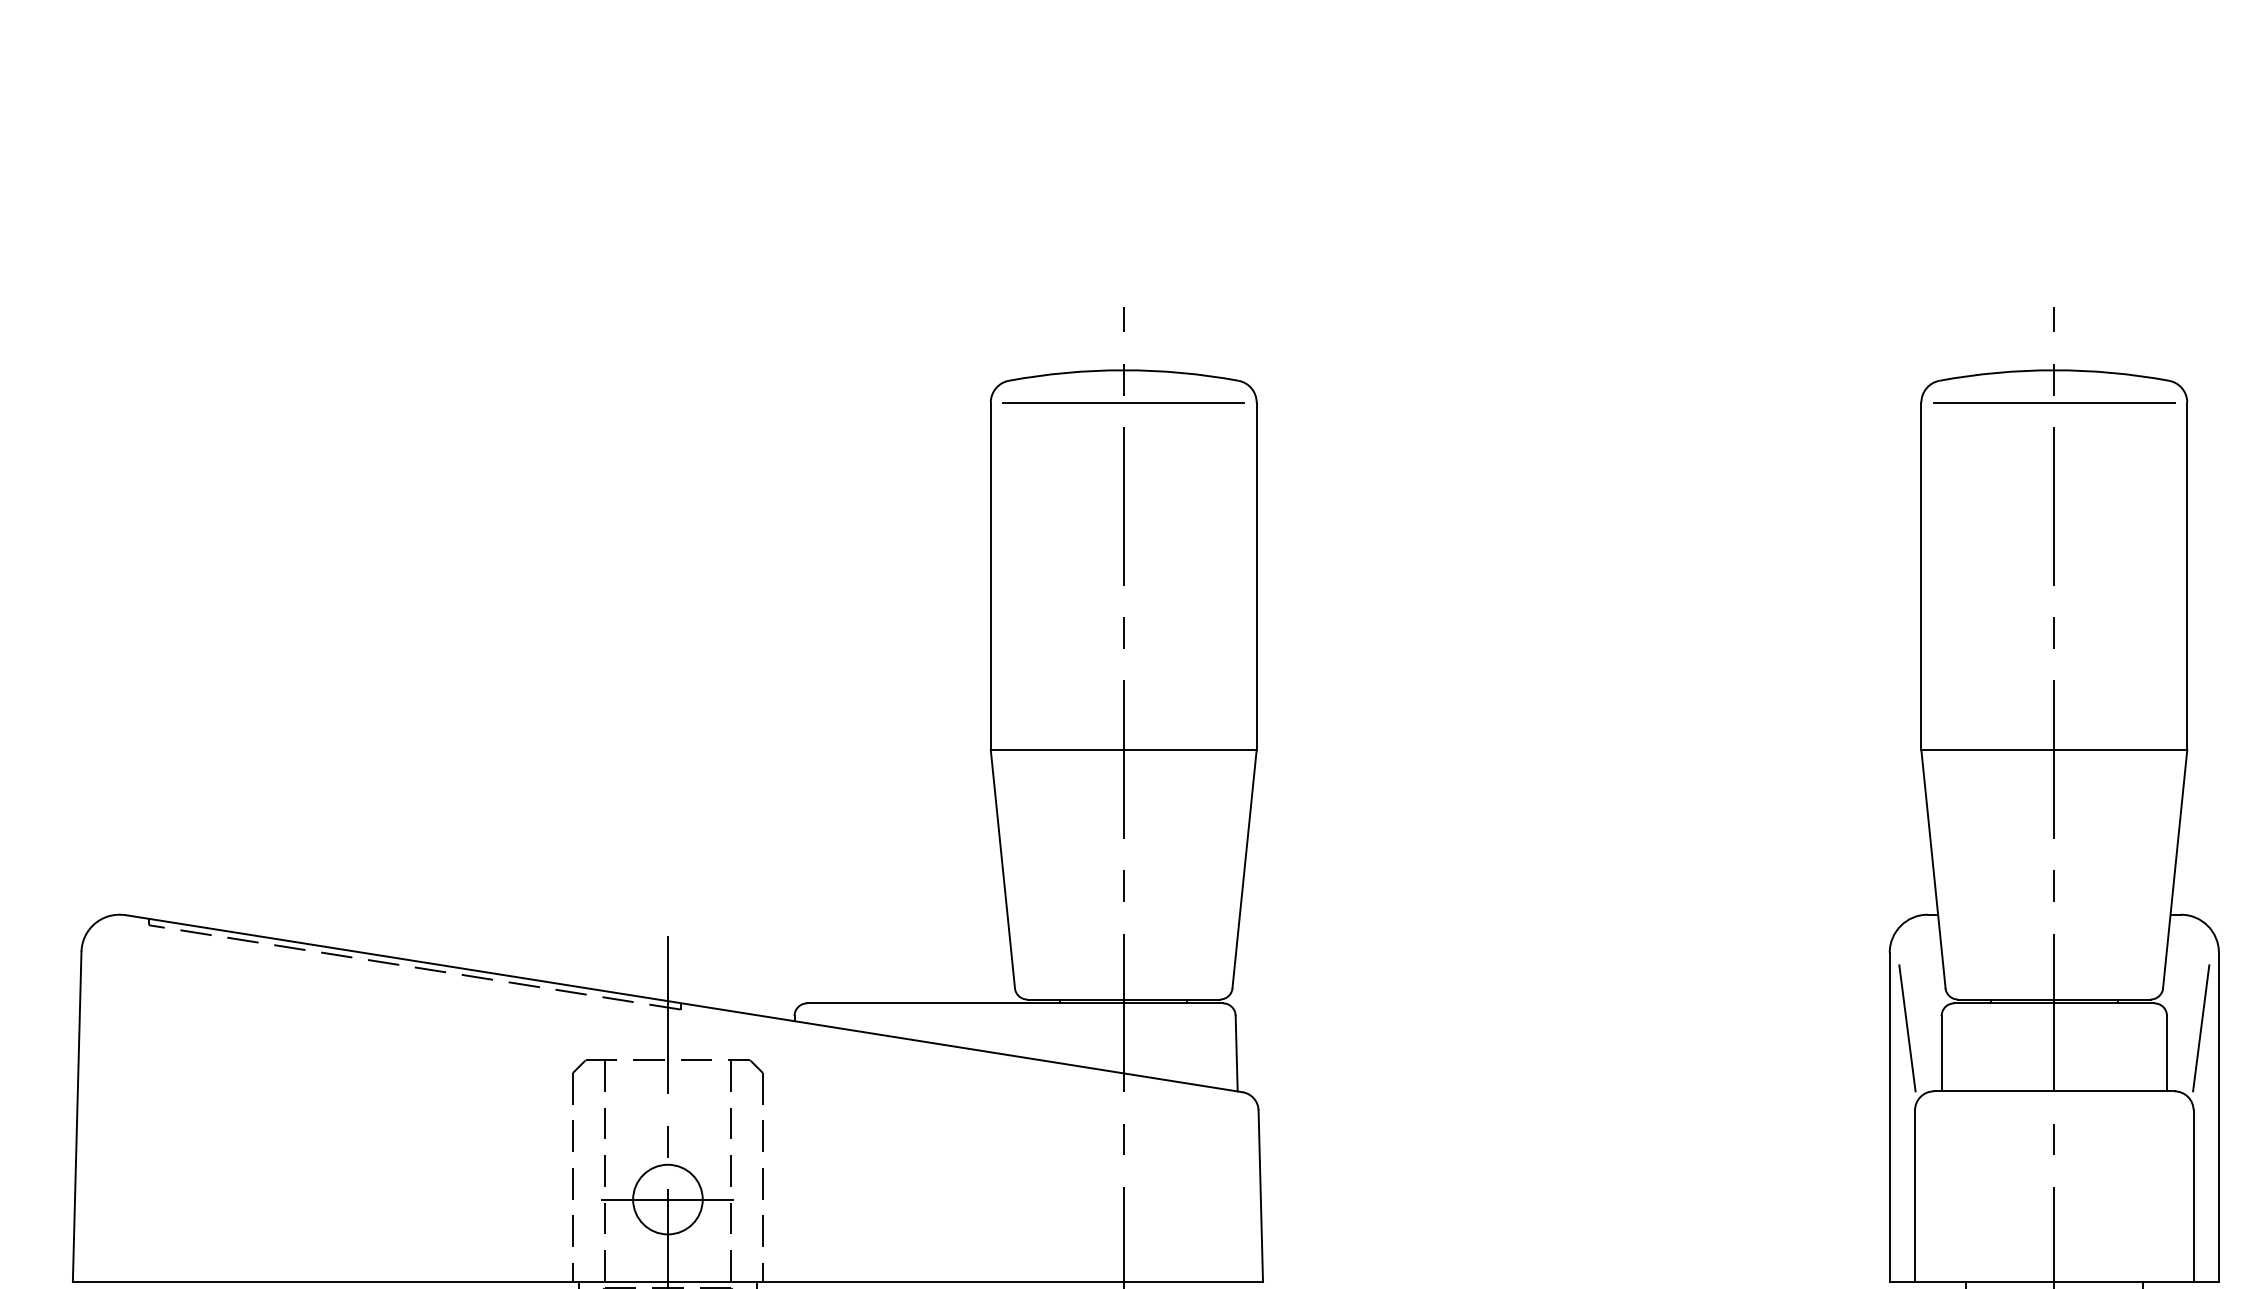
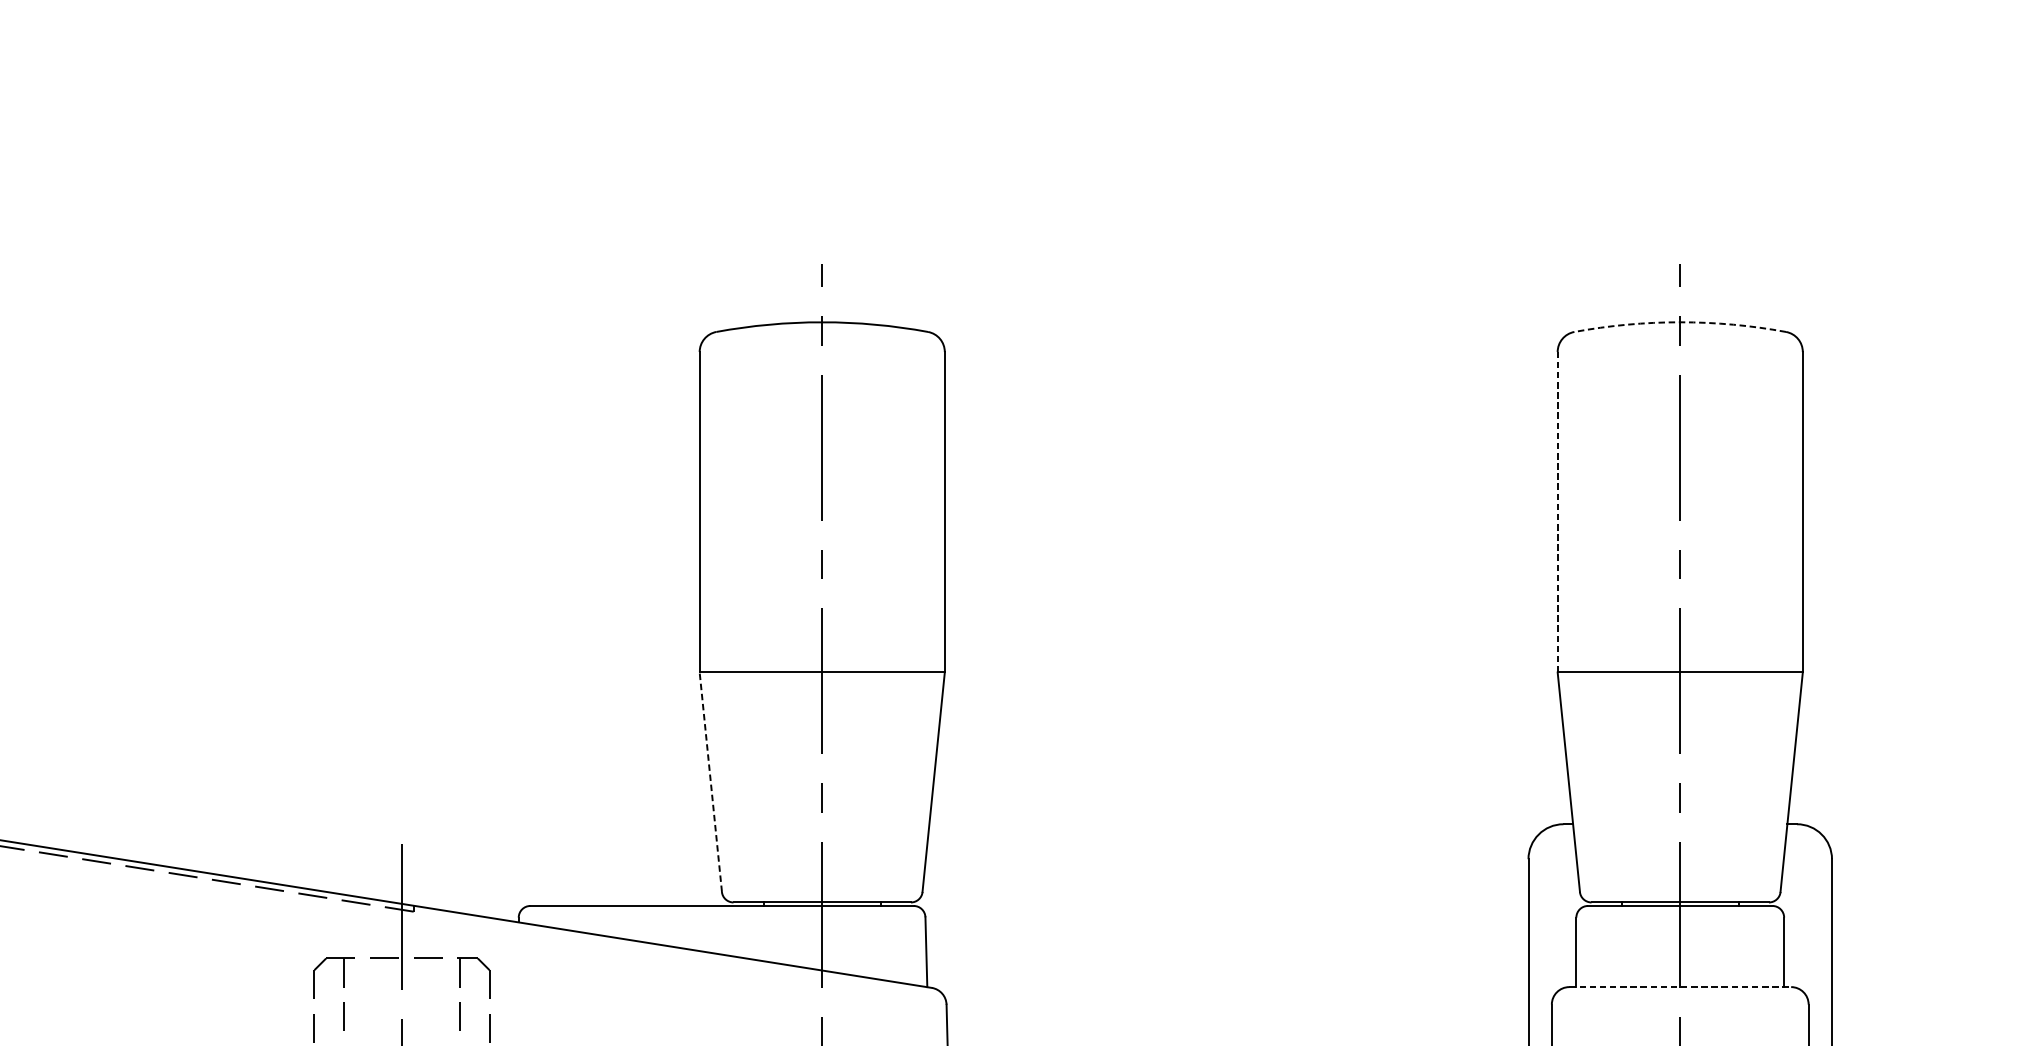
arc: (2054, 370) -> (1680, 322), solid -> dashed
line: (1123, 402) -> (822, 351), removed
line: (2054, 402) -> (1680, 351), removed
line: (1921, 576) -> (1557, 512), solid -> dashed
line: (1002, 869) -> (710, 782), solid -> dashed
line: (1907, 1028) -> (1544, 929), removed
line: (2201, 1028) -> (1815, 929), removed
line: (2054, 1091) -> (1680, 987), solid -> dashed

